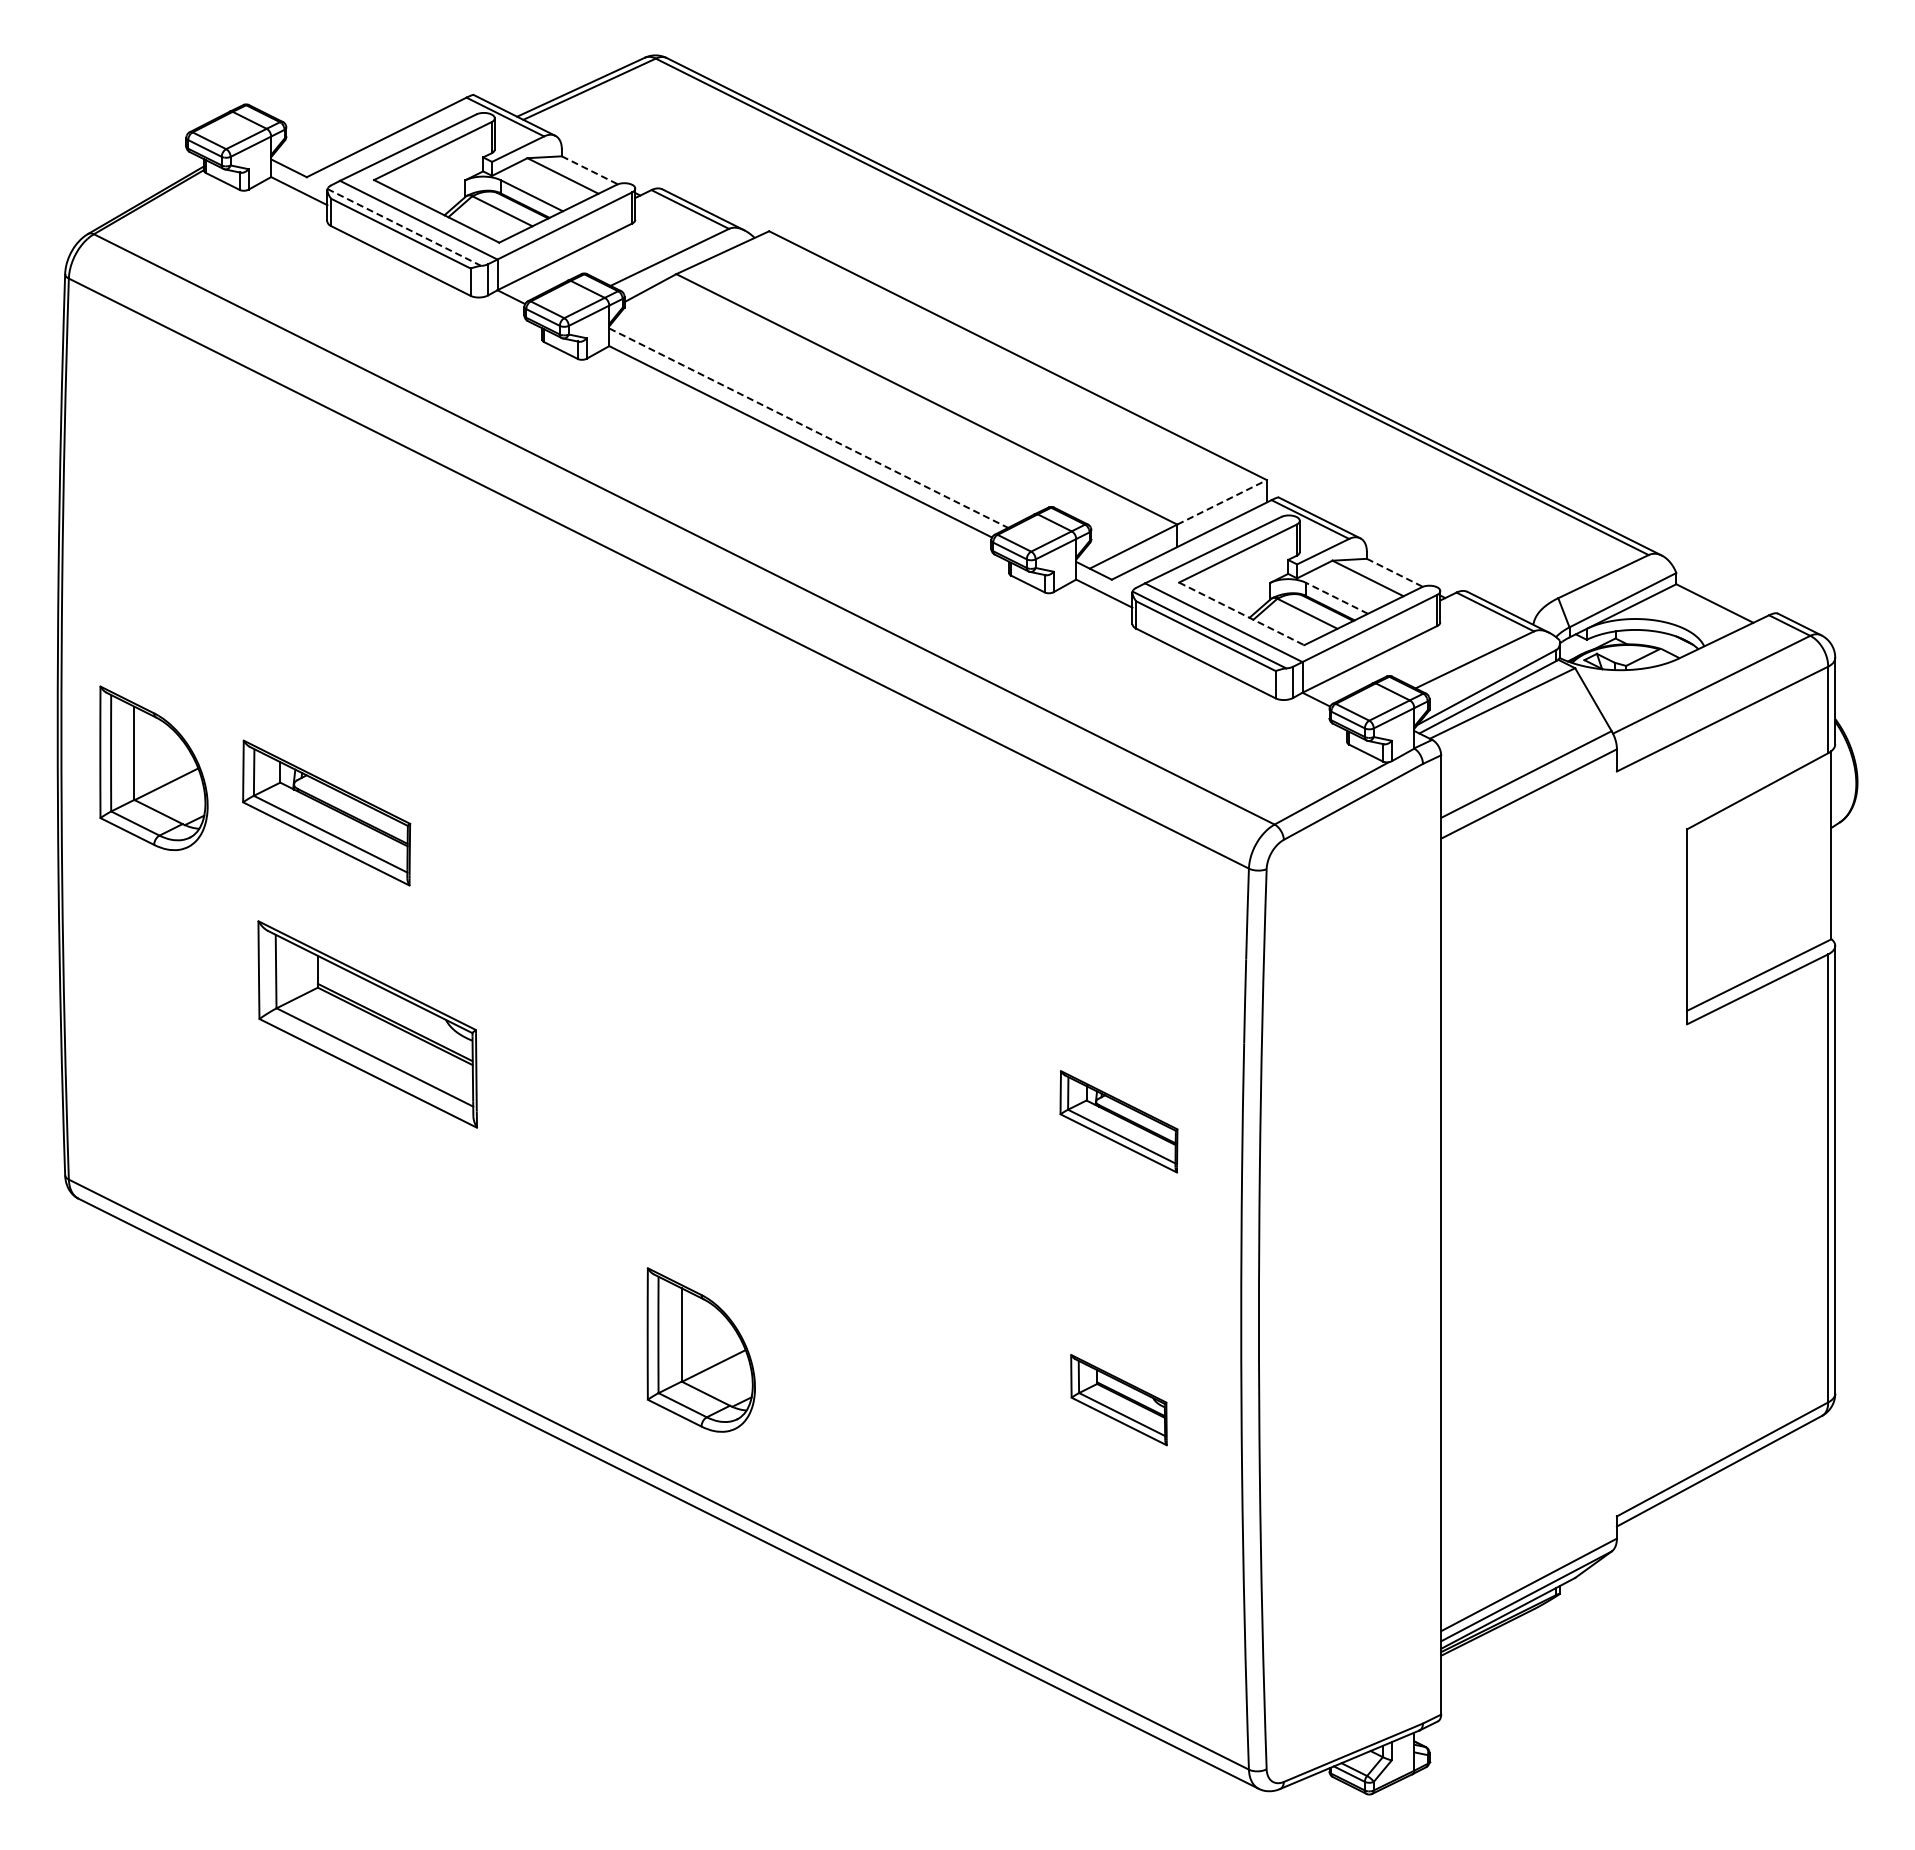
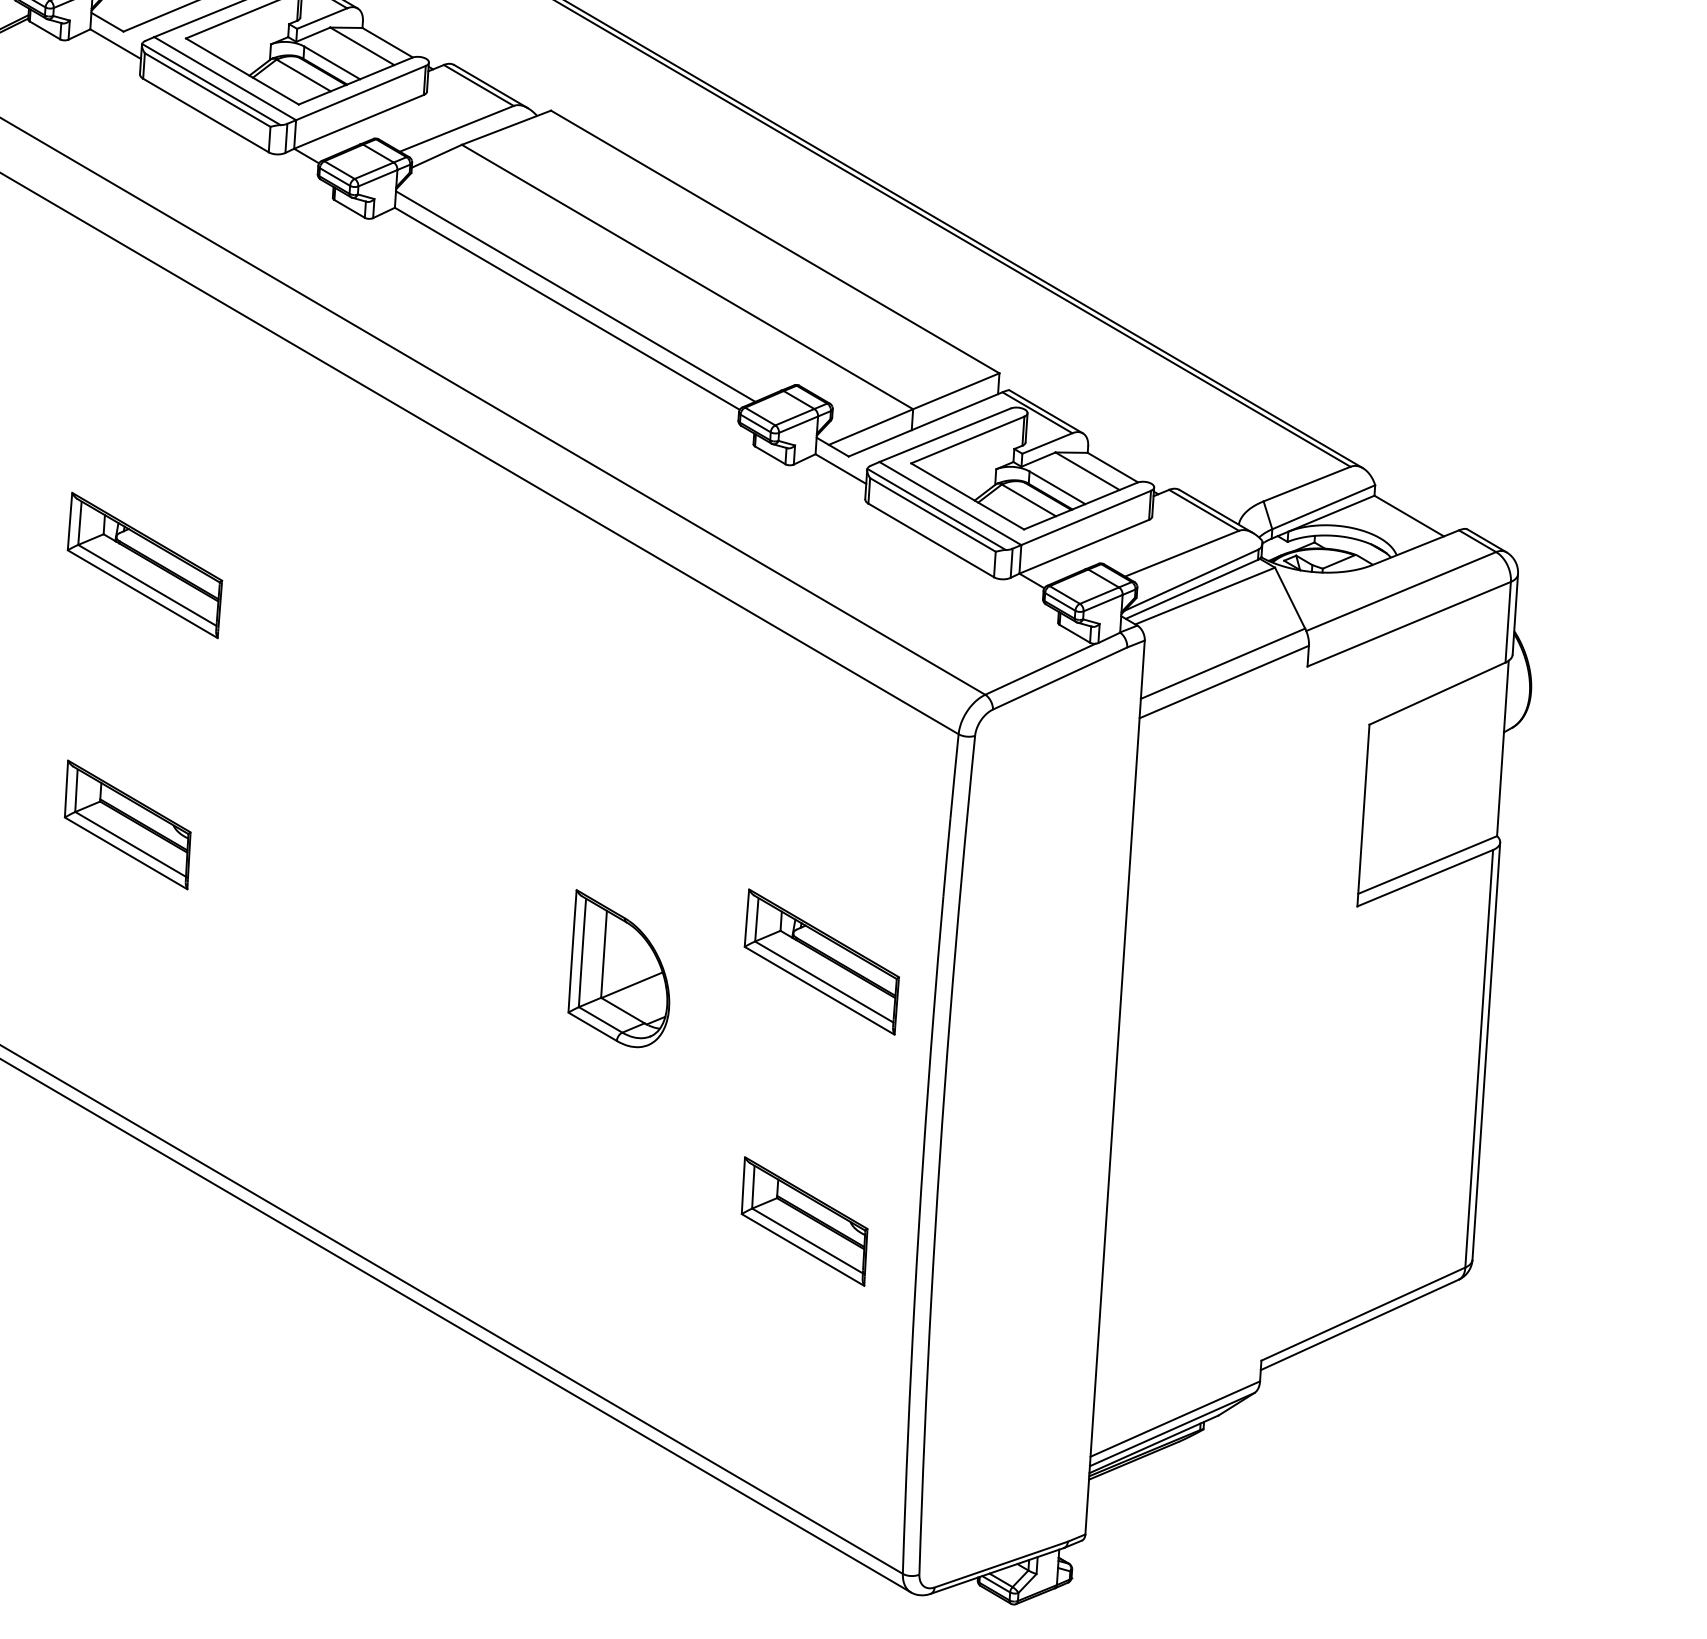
line: (589, 170) -> (387, 42), dashed -> solid
line: (404, 227) -> (211, 84), dashed -> solid
line: (808, 428) -> (575, 296), dashed -> solid
line: (1222, 502) -> (956, 391), dashed -> solid
line: (1394, 572) -> (1112, 467), dashed -> solid
line: (1337, 598) -> (1057, 488), dashed -> solid
line: (1241, 613) -> (967, 496), dashed -> solid
part: (326, 812) -> (144, 564), moved
part: (367, 1024) -> (127, 824), size x0.62
part: (1118, 1121) -> (821, 961), size x1.43
part: (700, 1349) -> (620, 969), moved
part: (1118, 1399) -> (804, 1220), size x1.43

